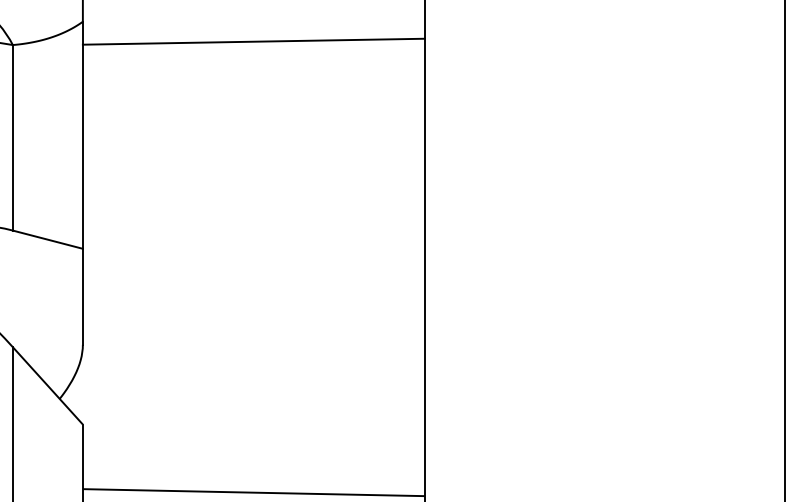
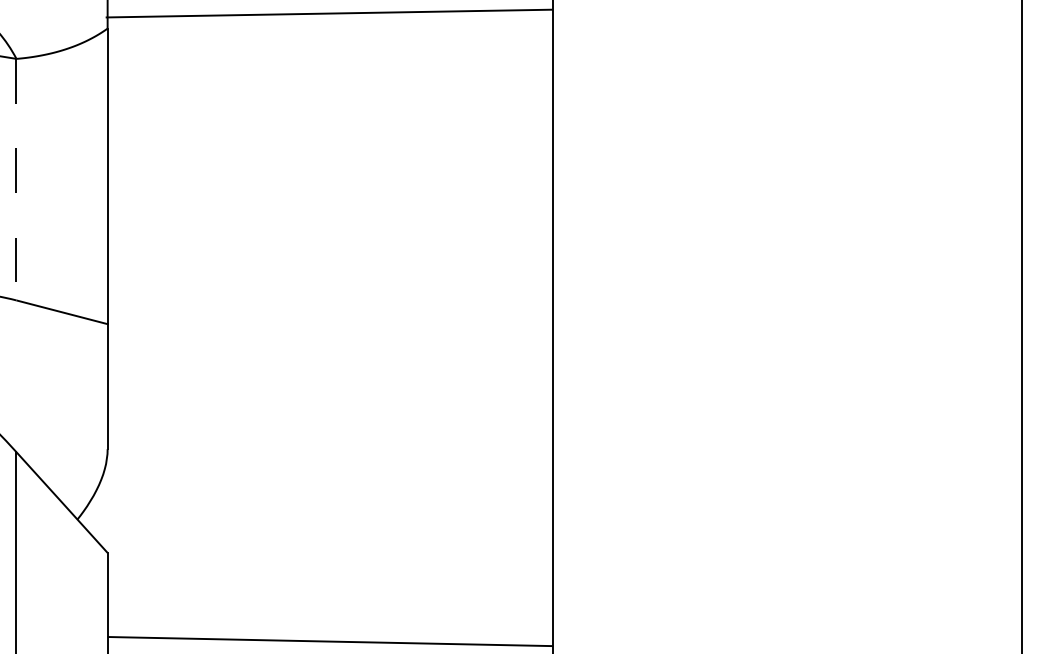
line: (253, 41) -> (328, 13), moved
line: (12, 137) -> (16, 179), solid -> dashed

